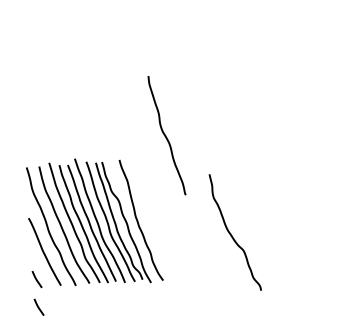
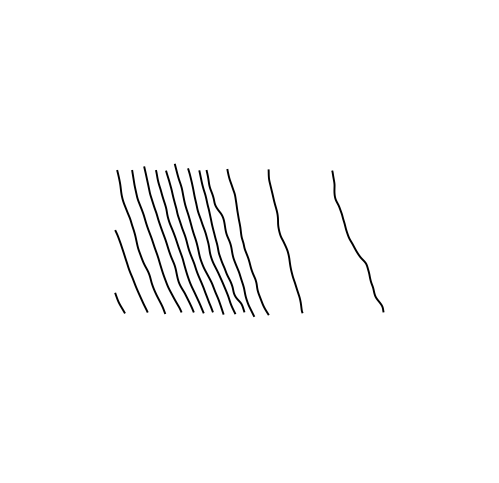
curve: (166, 135) -> (284, 241), moved
curve: (231, 234) -> (353, 243), moved
line: (38, 306) -> (119, 335), removed

